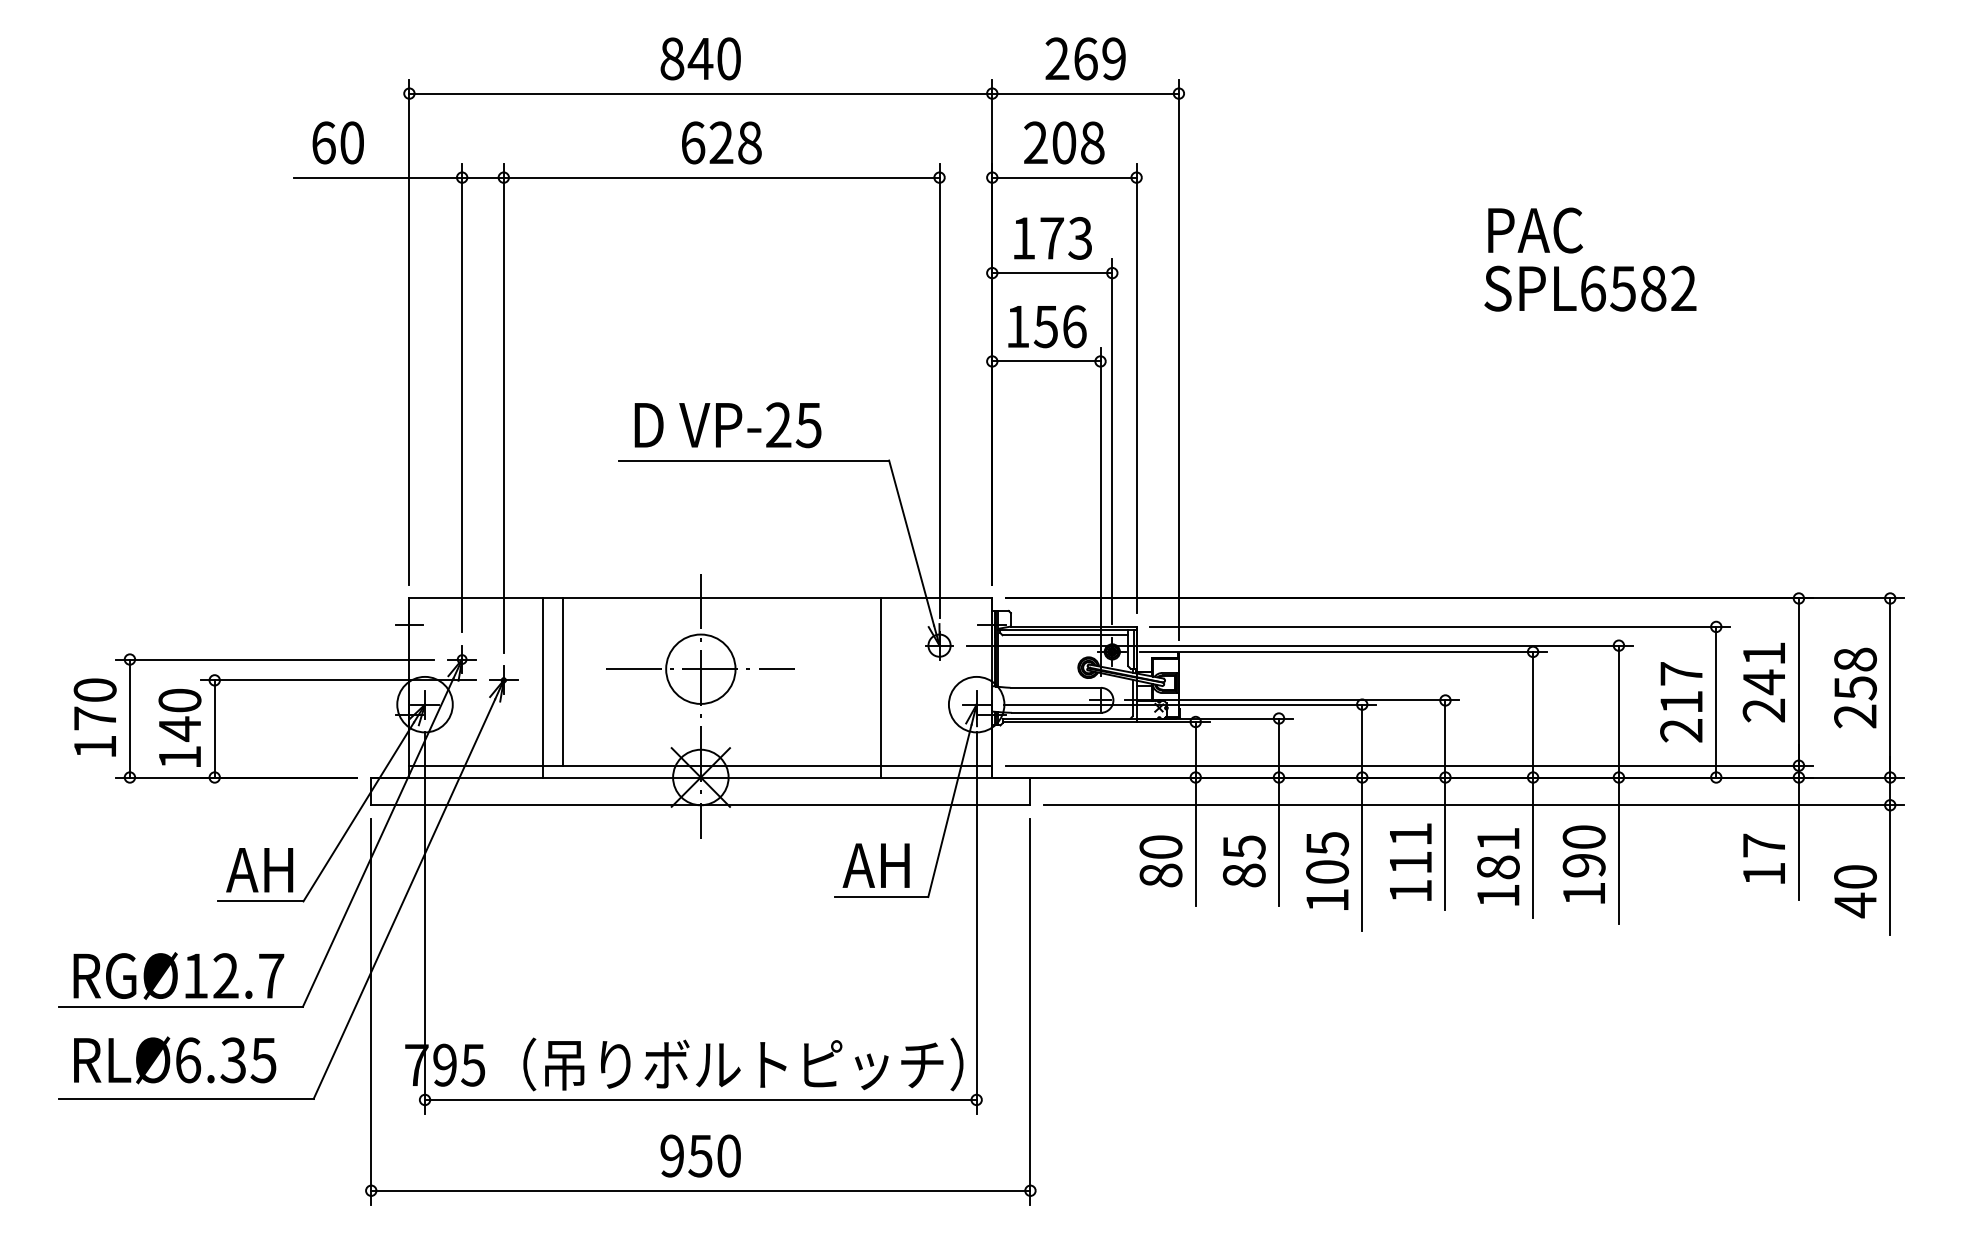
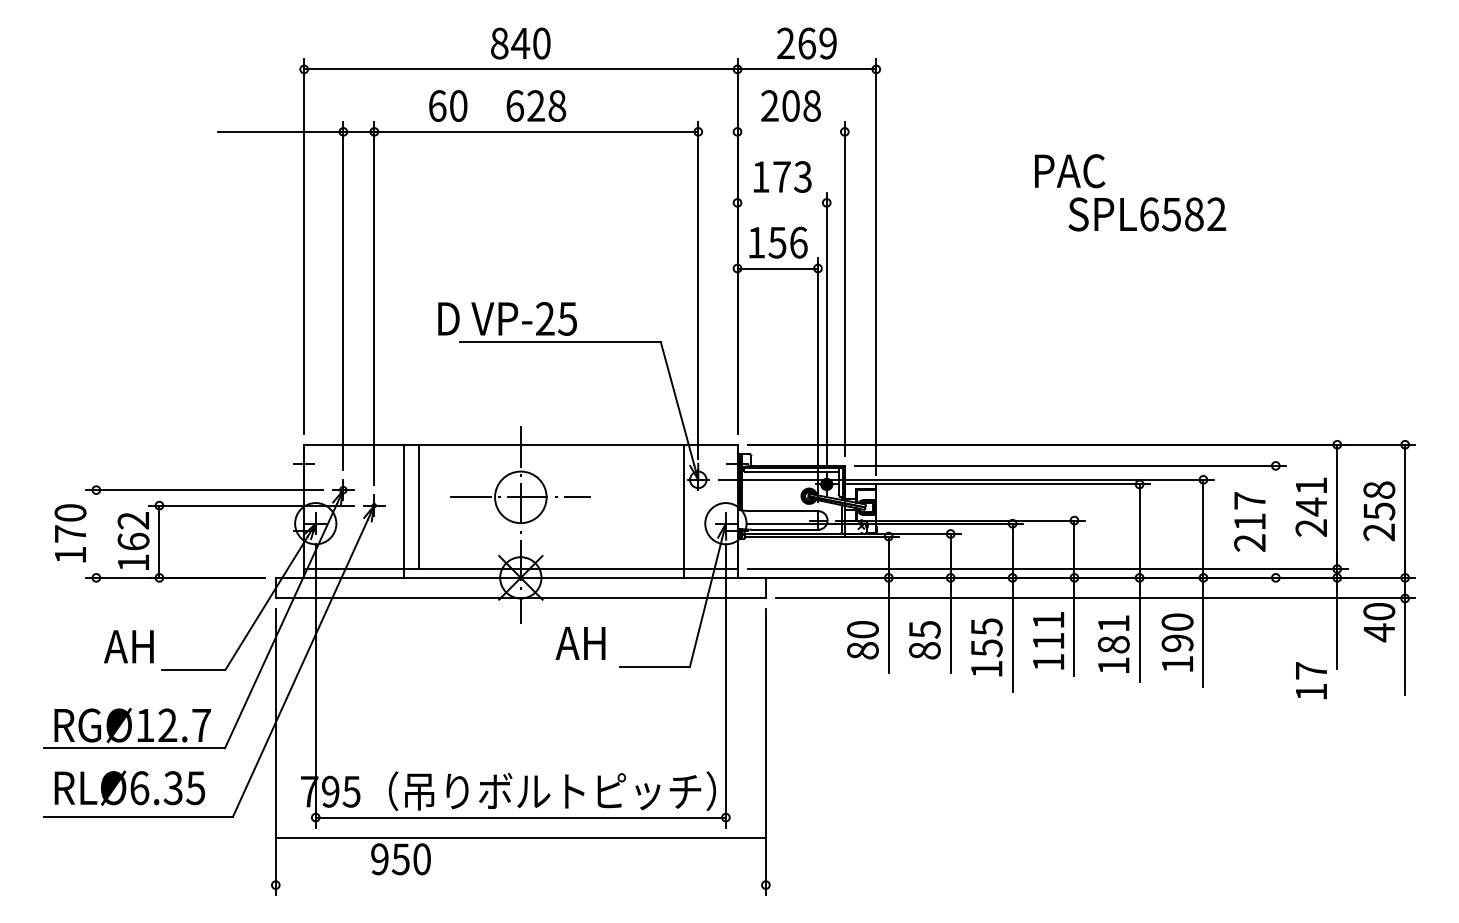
text: (337, 142) -> (447, 105), moved
line: (1064, 177) -> (791, 131), removed
text: (1535, 230) -> (1070, 171), moved
line: (1052, 273) -> (782, 203), removed
text: (1590, 288) -> (1147, 214), moved
text: (727, 425) -> (507, 319), moved
line: (881, 687) -> (684, 510), moved
line: (1716, 701) -> (1275, 521), removed
text: (179, 715) -> (133, 531), 140 -> 162
line: (129, 718) -> (96, 533), removed
text: (1763, 858) -> (1310, 680), moved
text: (875, 865) -> (580, 643), moved
text: (259, 870) -> (128, 647), moved
text: (1327, 872) -> (986, 648), 105 -> 155
text: (1855, 891) -> (1379, 622), moved
text: (700, 1155) -> (400, 858), moved
line: (700, 1190) -> (520, 837), moved

